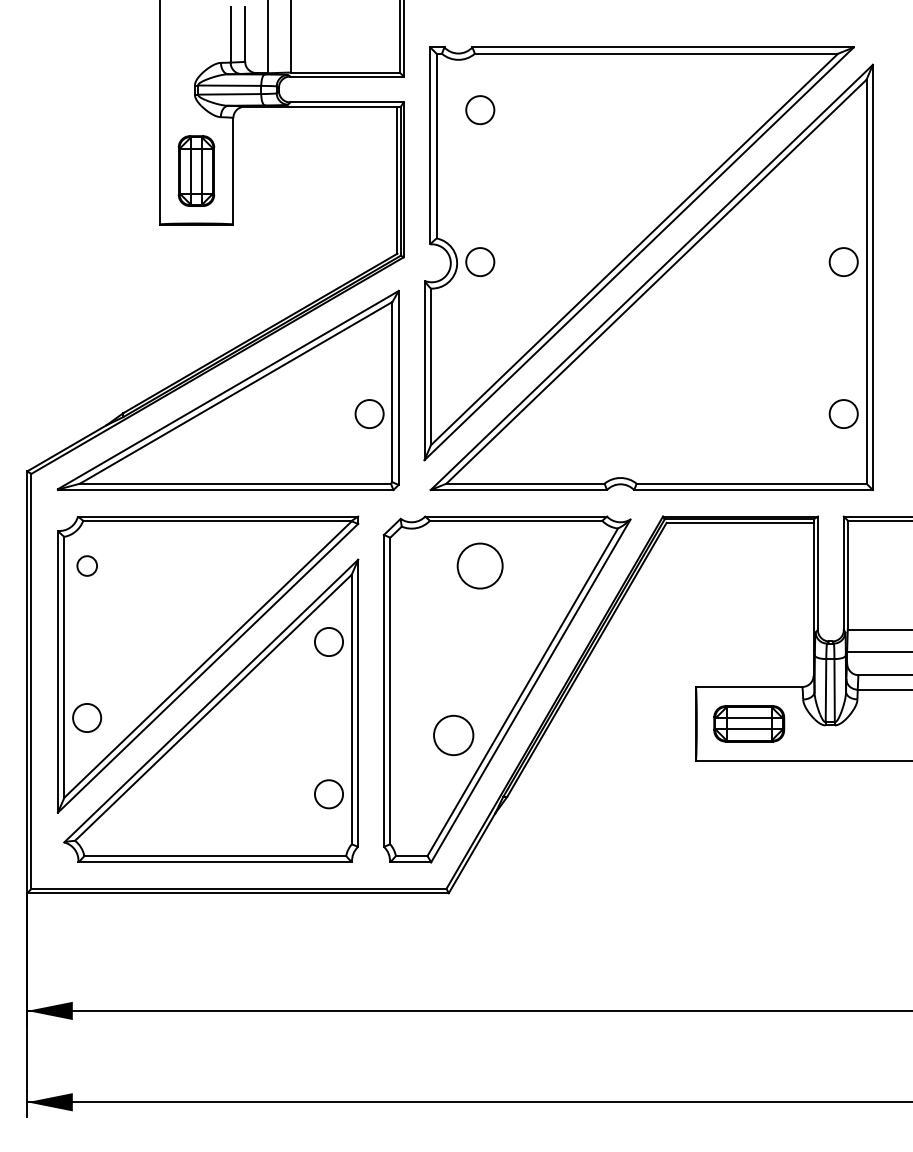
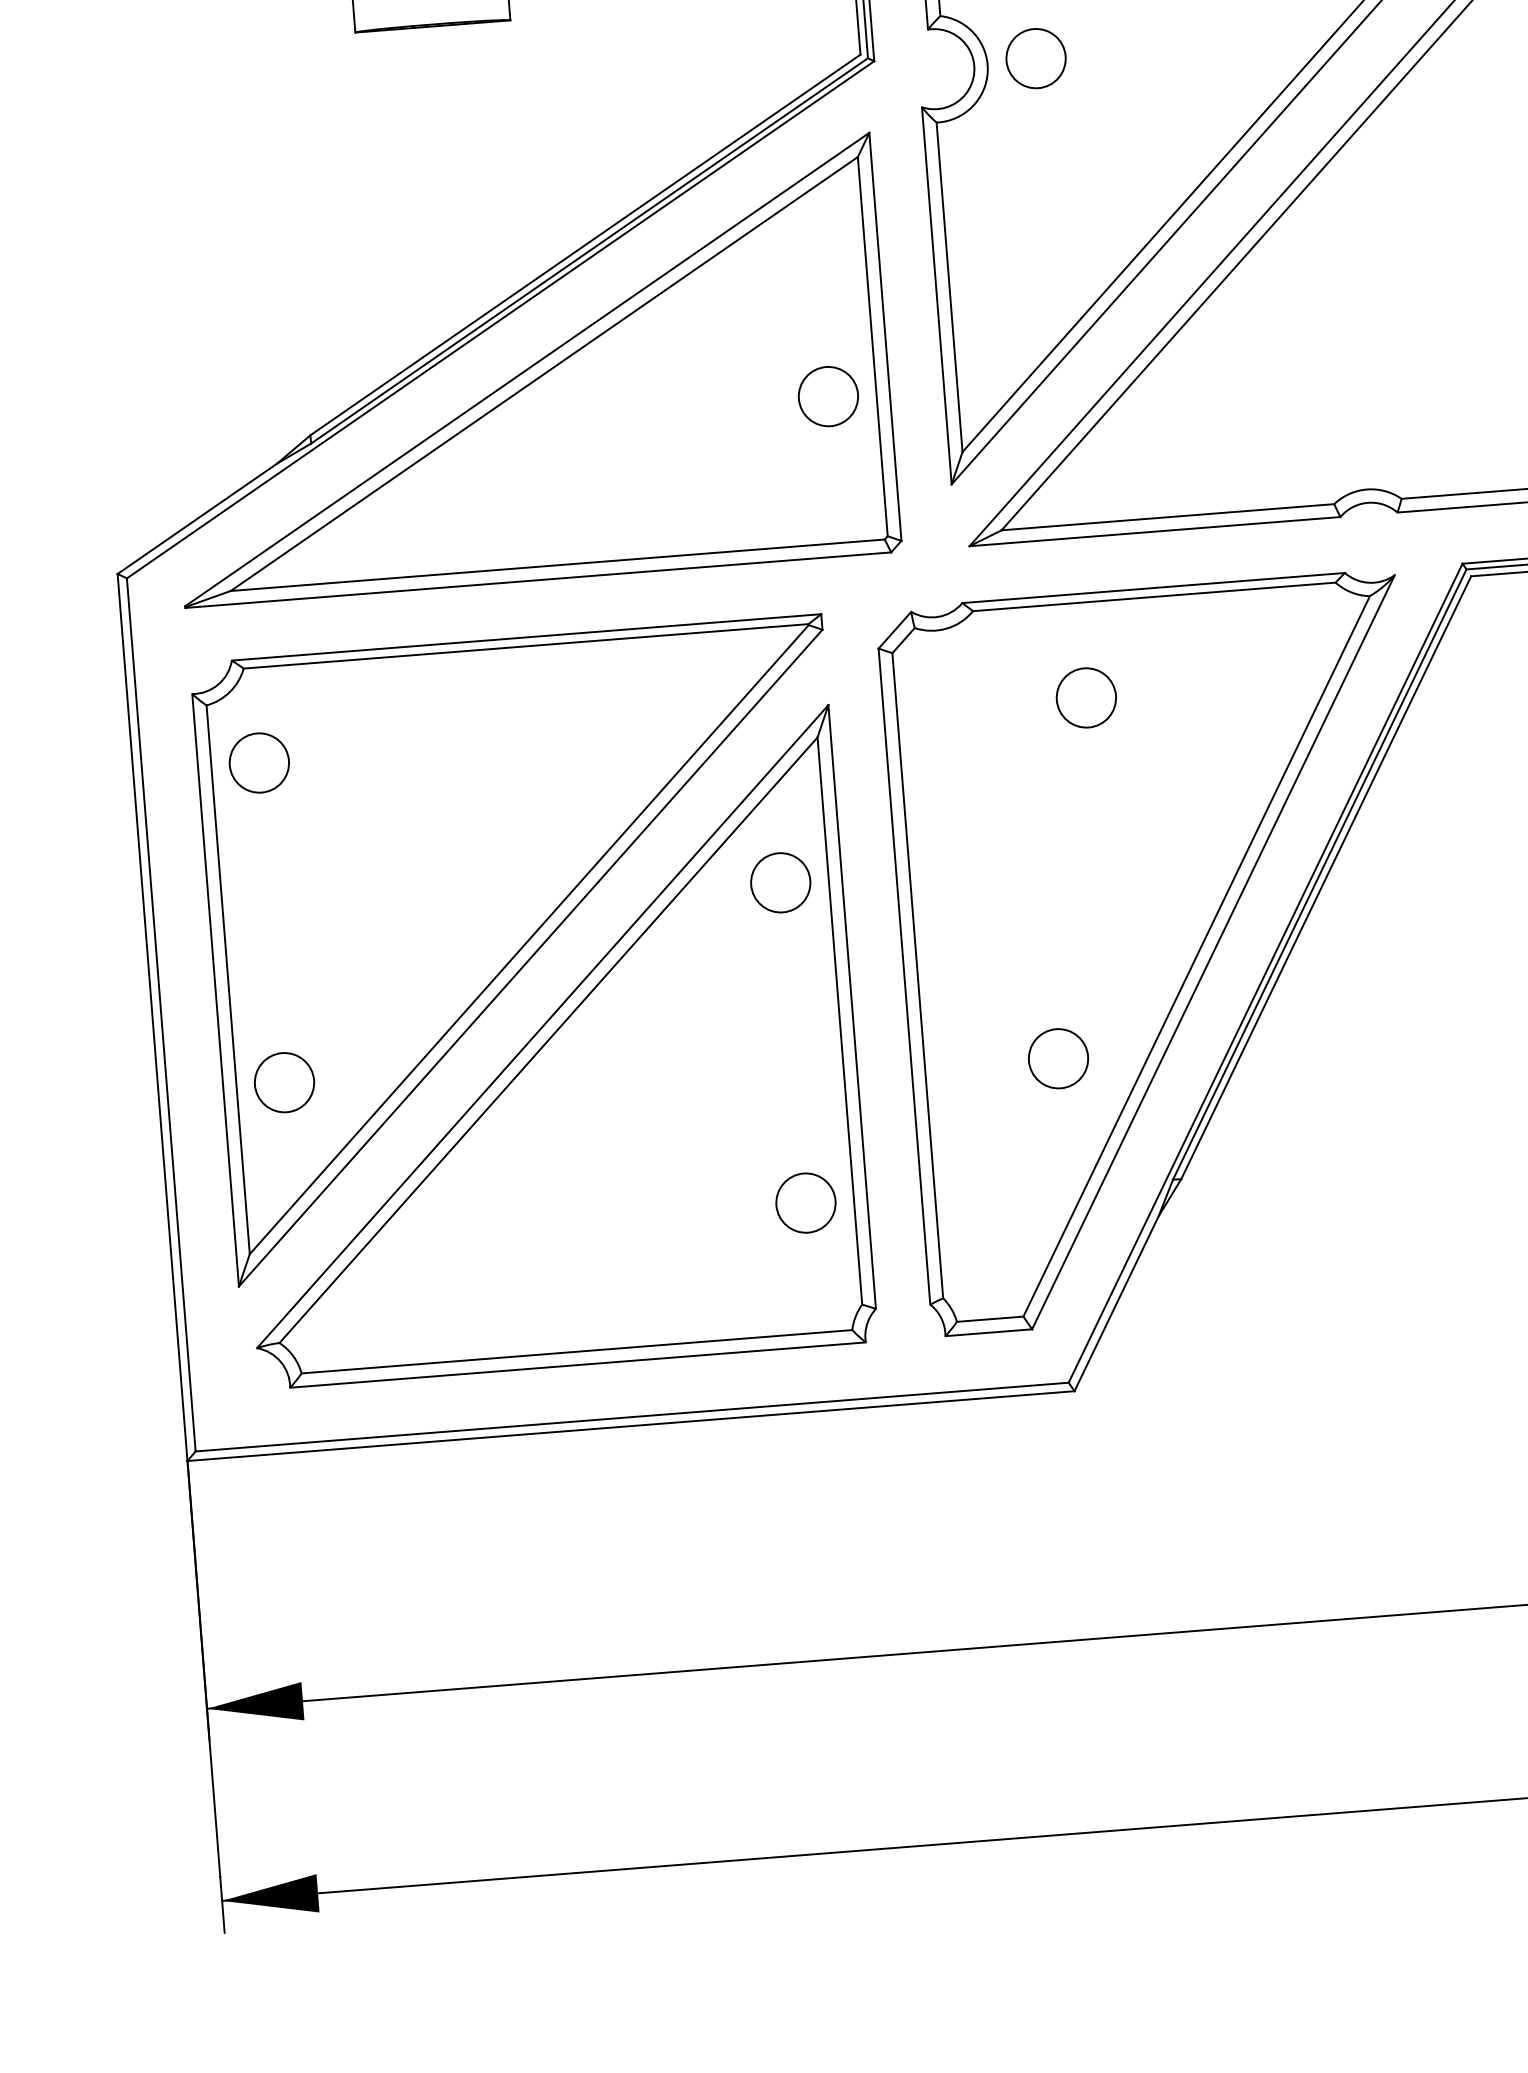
circle: (87, 565) -> (260, 761), size x1.43
circle: (480, 565) -> (1086, 696), size x0.62
circle: (453, 735) -> (1058, 1058), size x0.71

